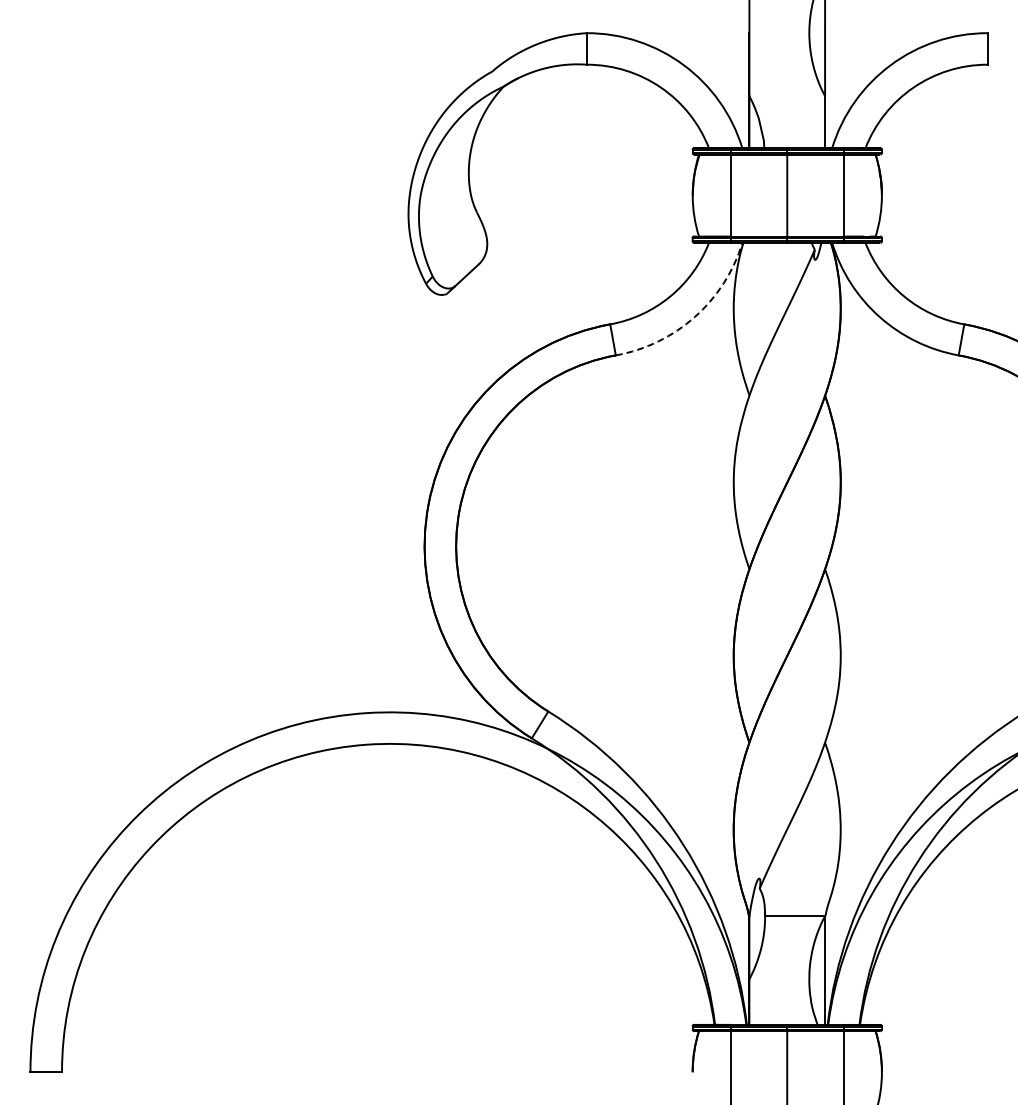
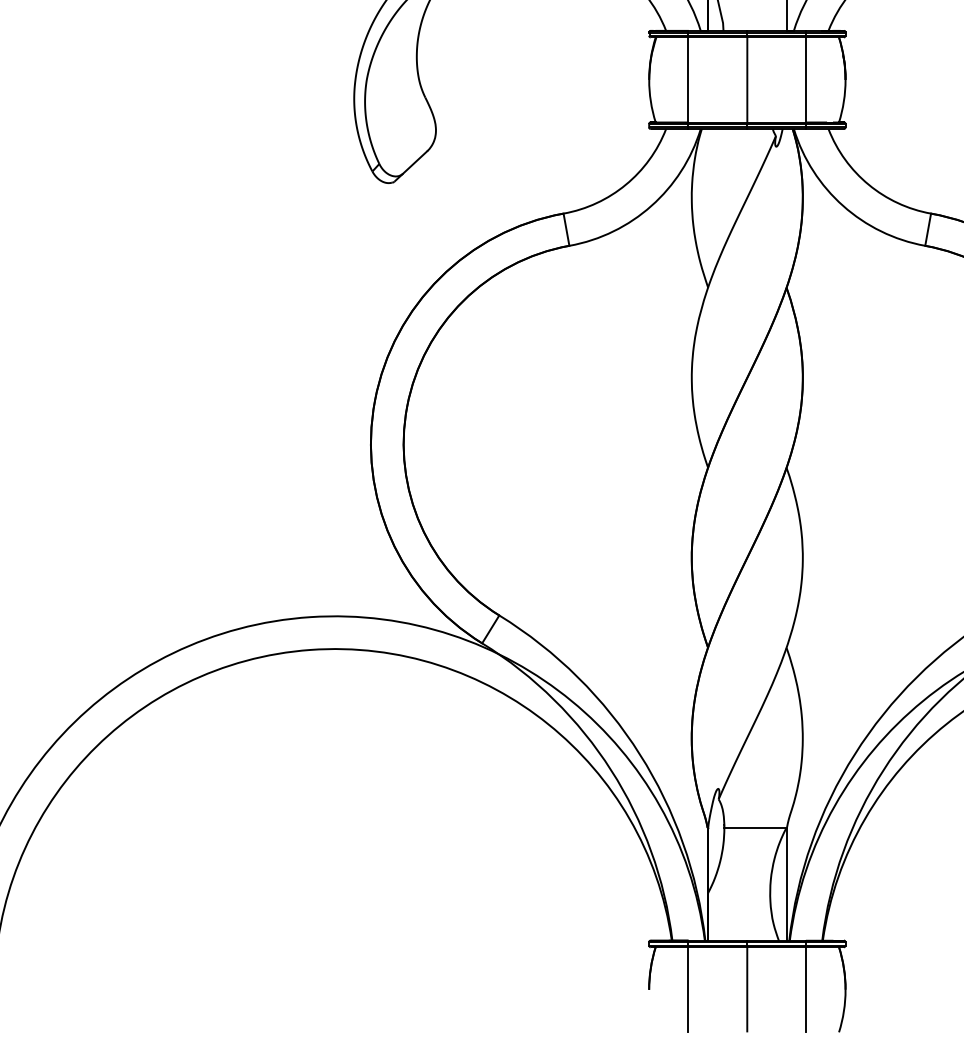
arc: (694, 316) -> (651, 205), dashed -> solid

